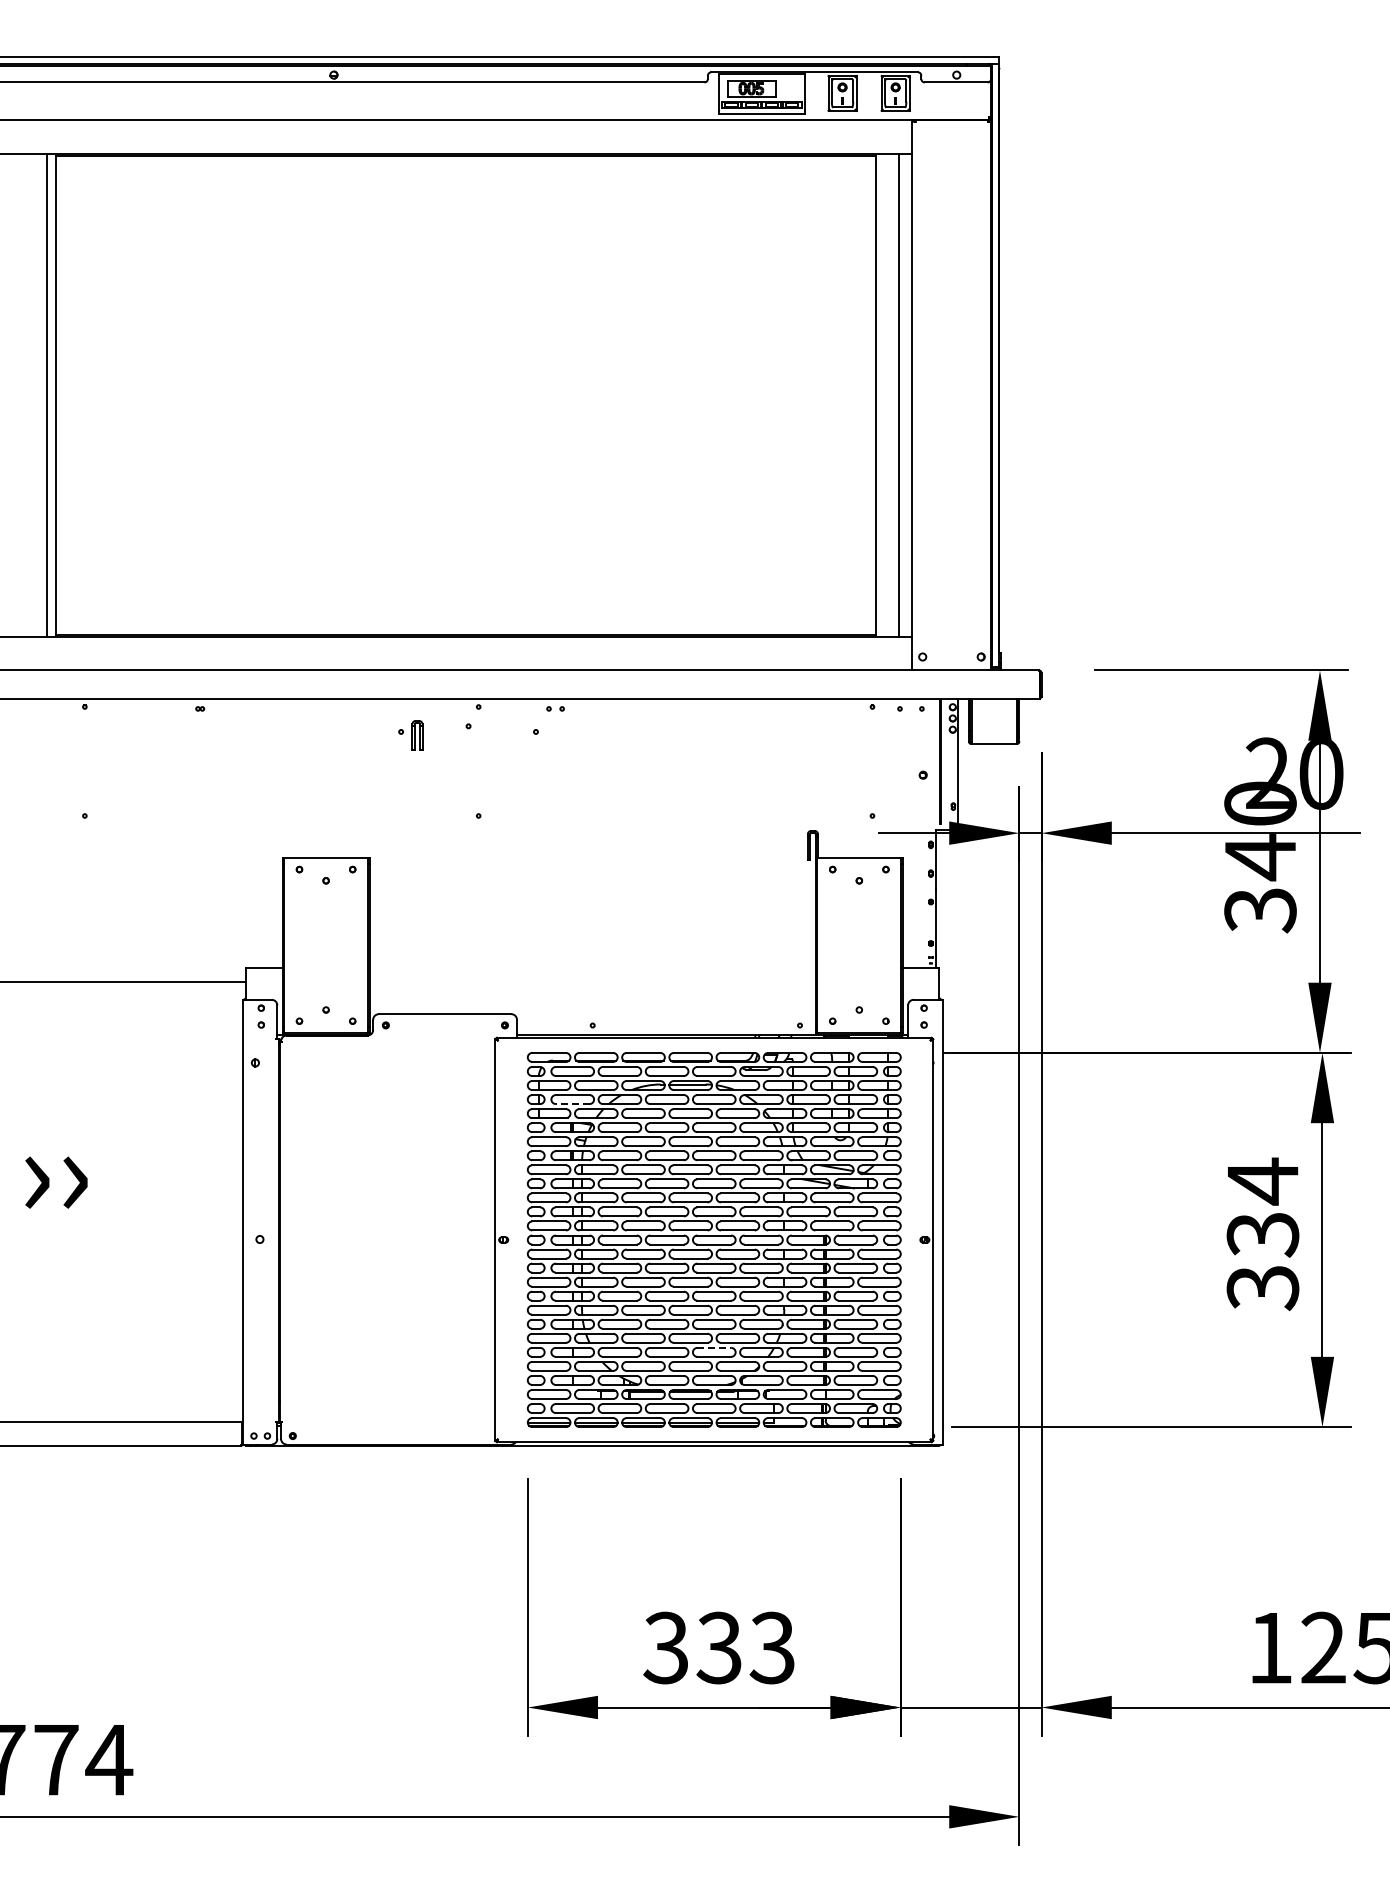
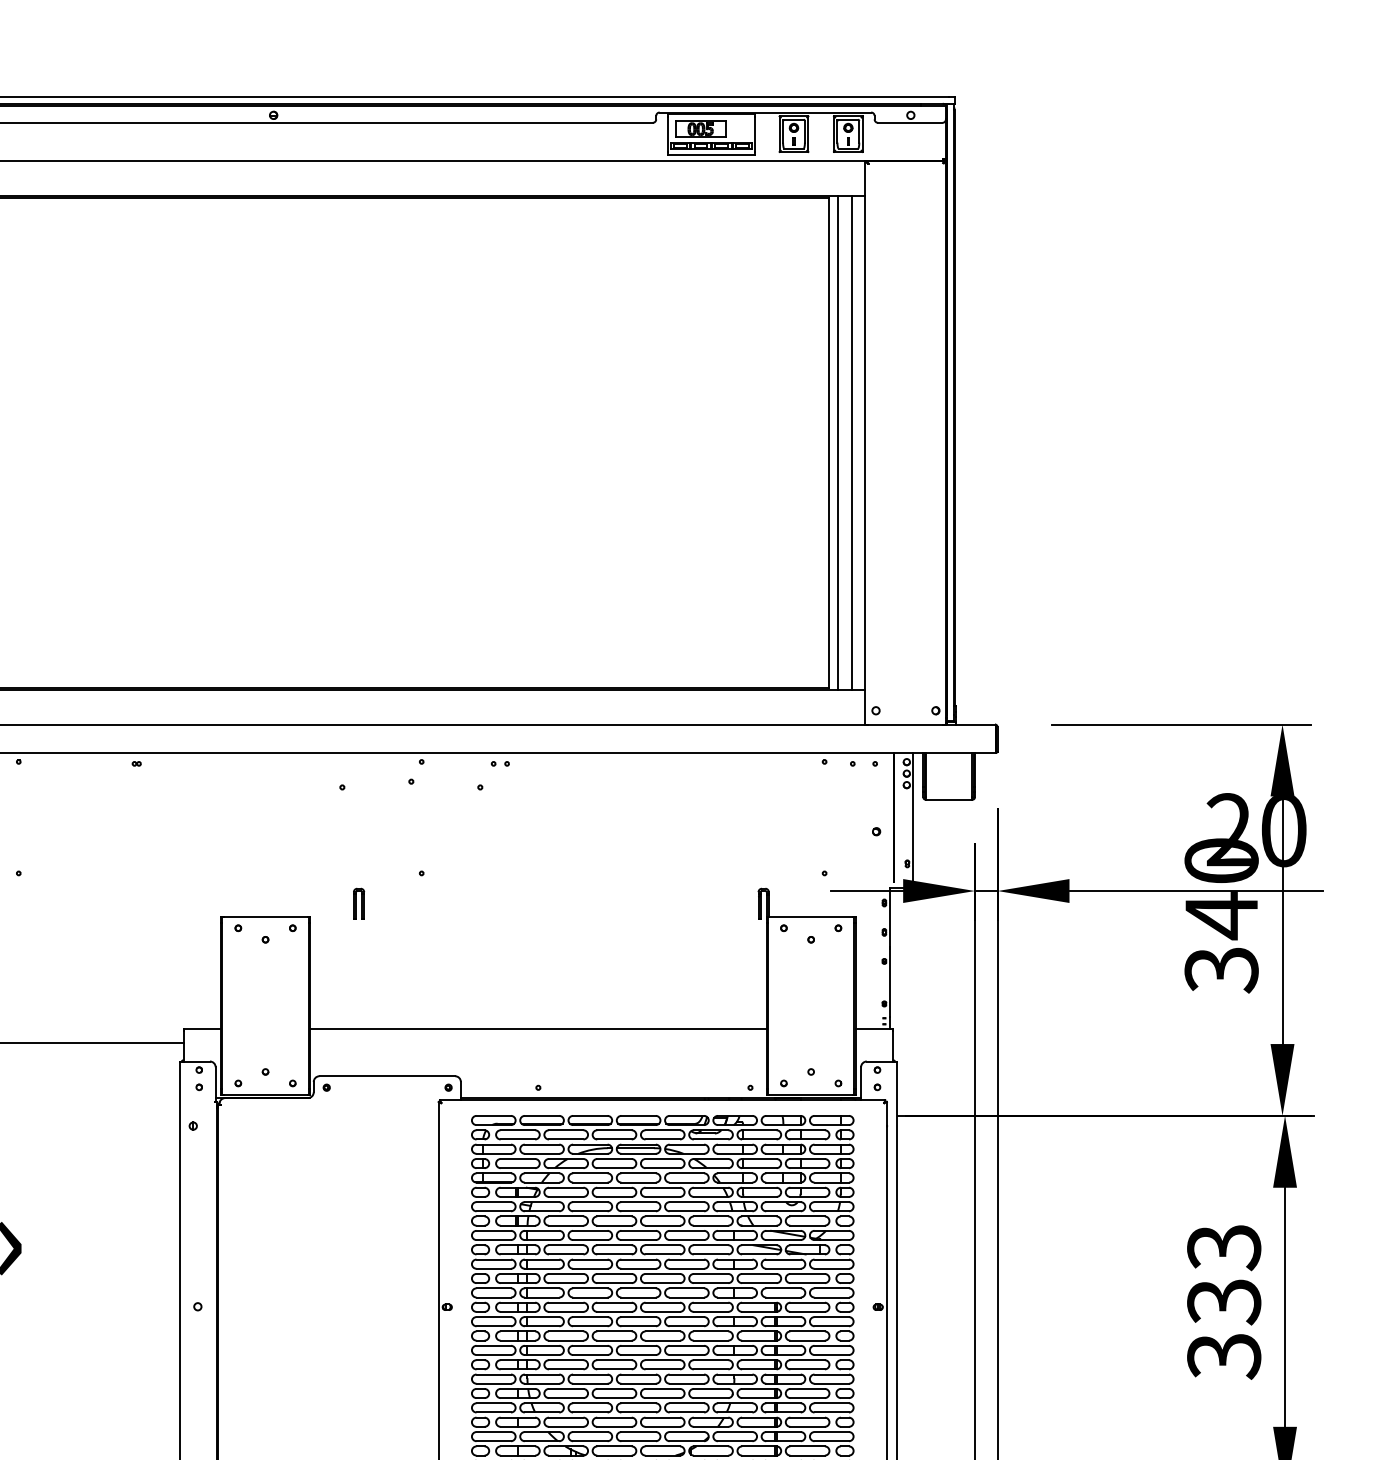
line: (885, 394) -> (837, 442), added
part: (417, 735) -> (359, 903), moved
line: (592, 967) -> (538, 1028), added
line: (572, 1104) -> (517, 1168), dashed -> solid
text: (1262, 1181) -> (1223, 1247), 334 -> 333
line: (714, 1347) -> (662, 1417), dashed -> solid

